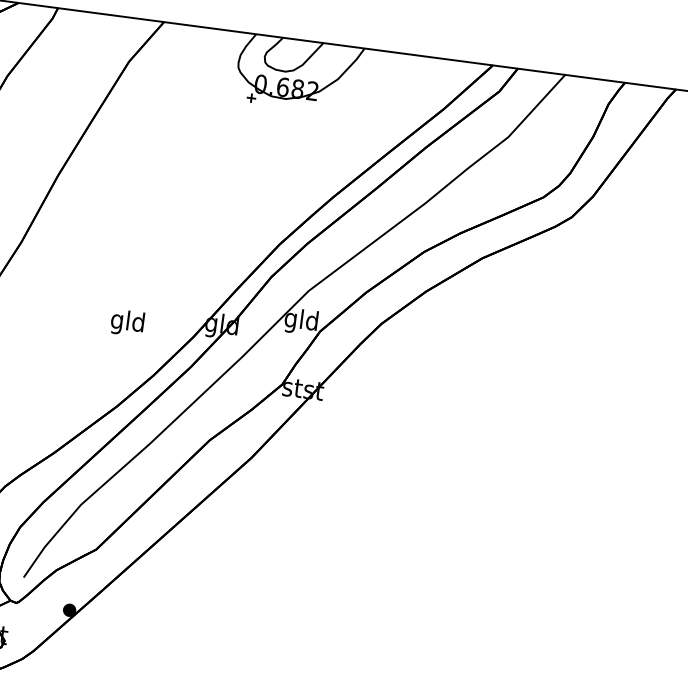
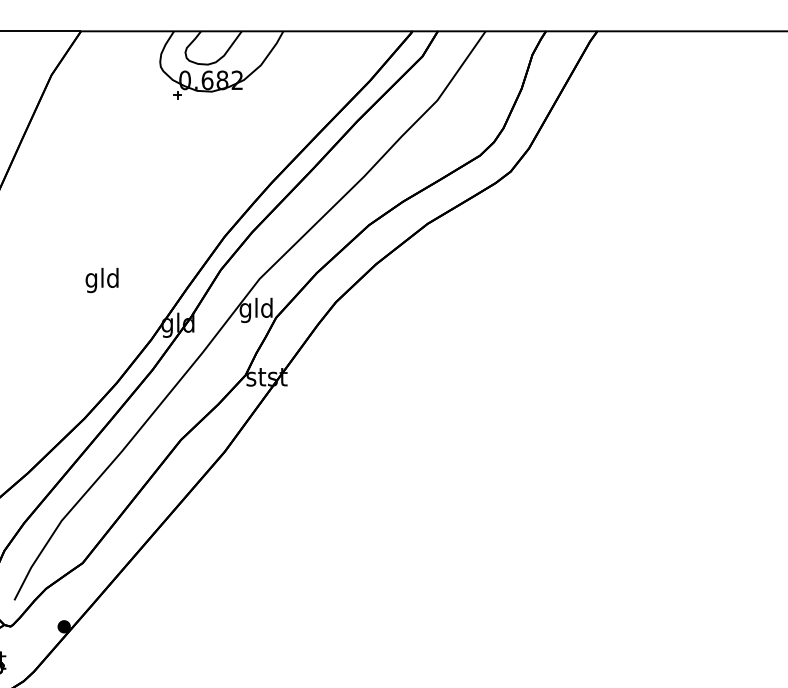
text: (126, 323) -> (101, 280), moved

